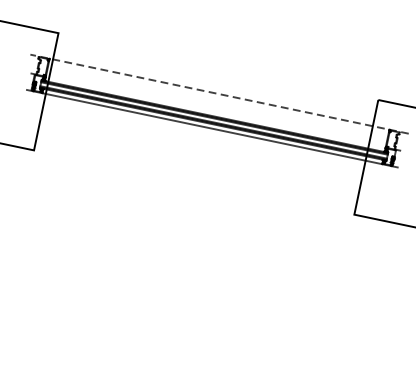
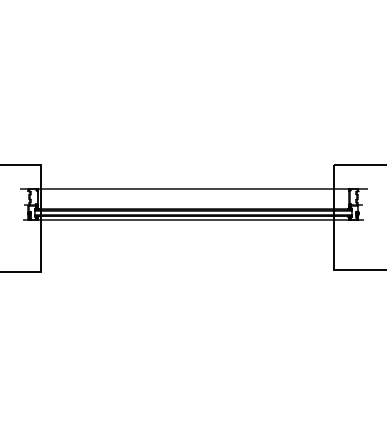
line: (219, 93) -> (193, 188), dashed -> solid

